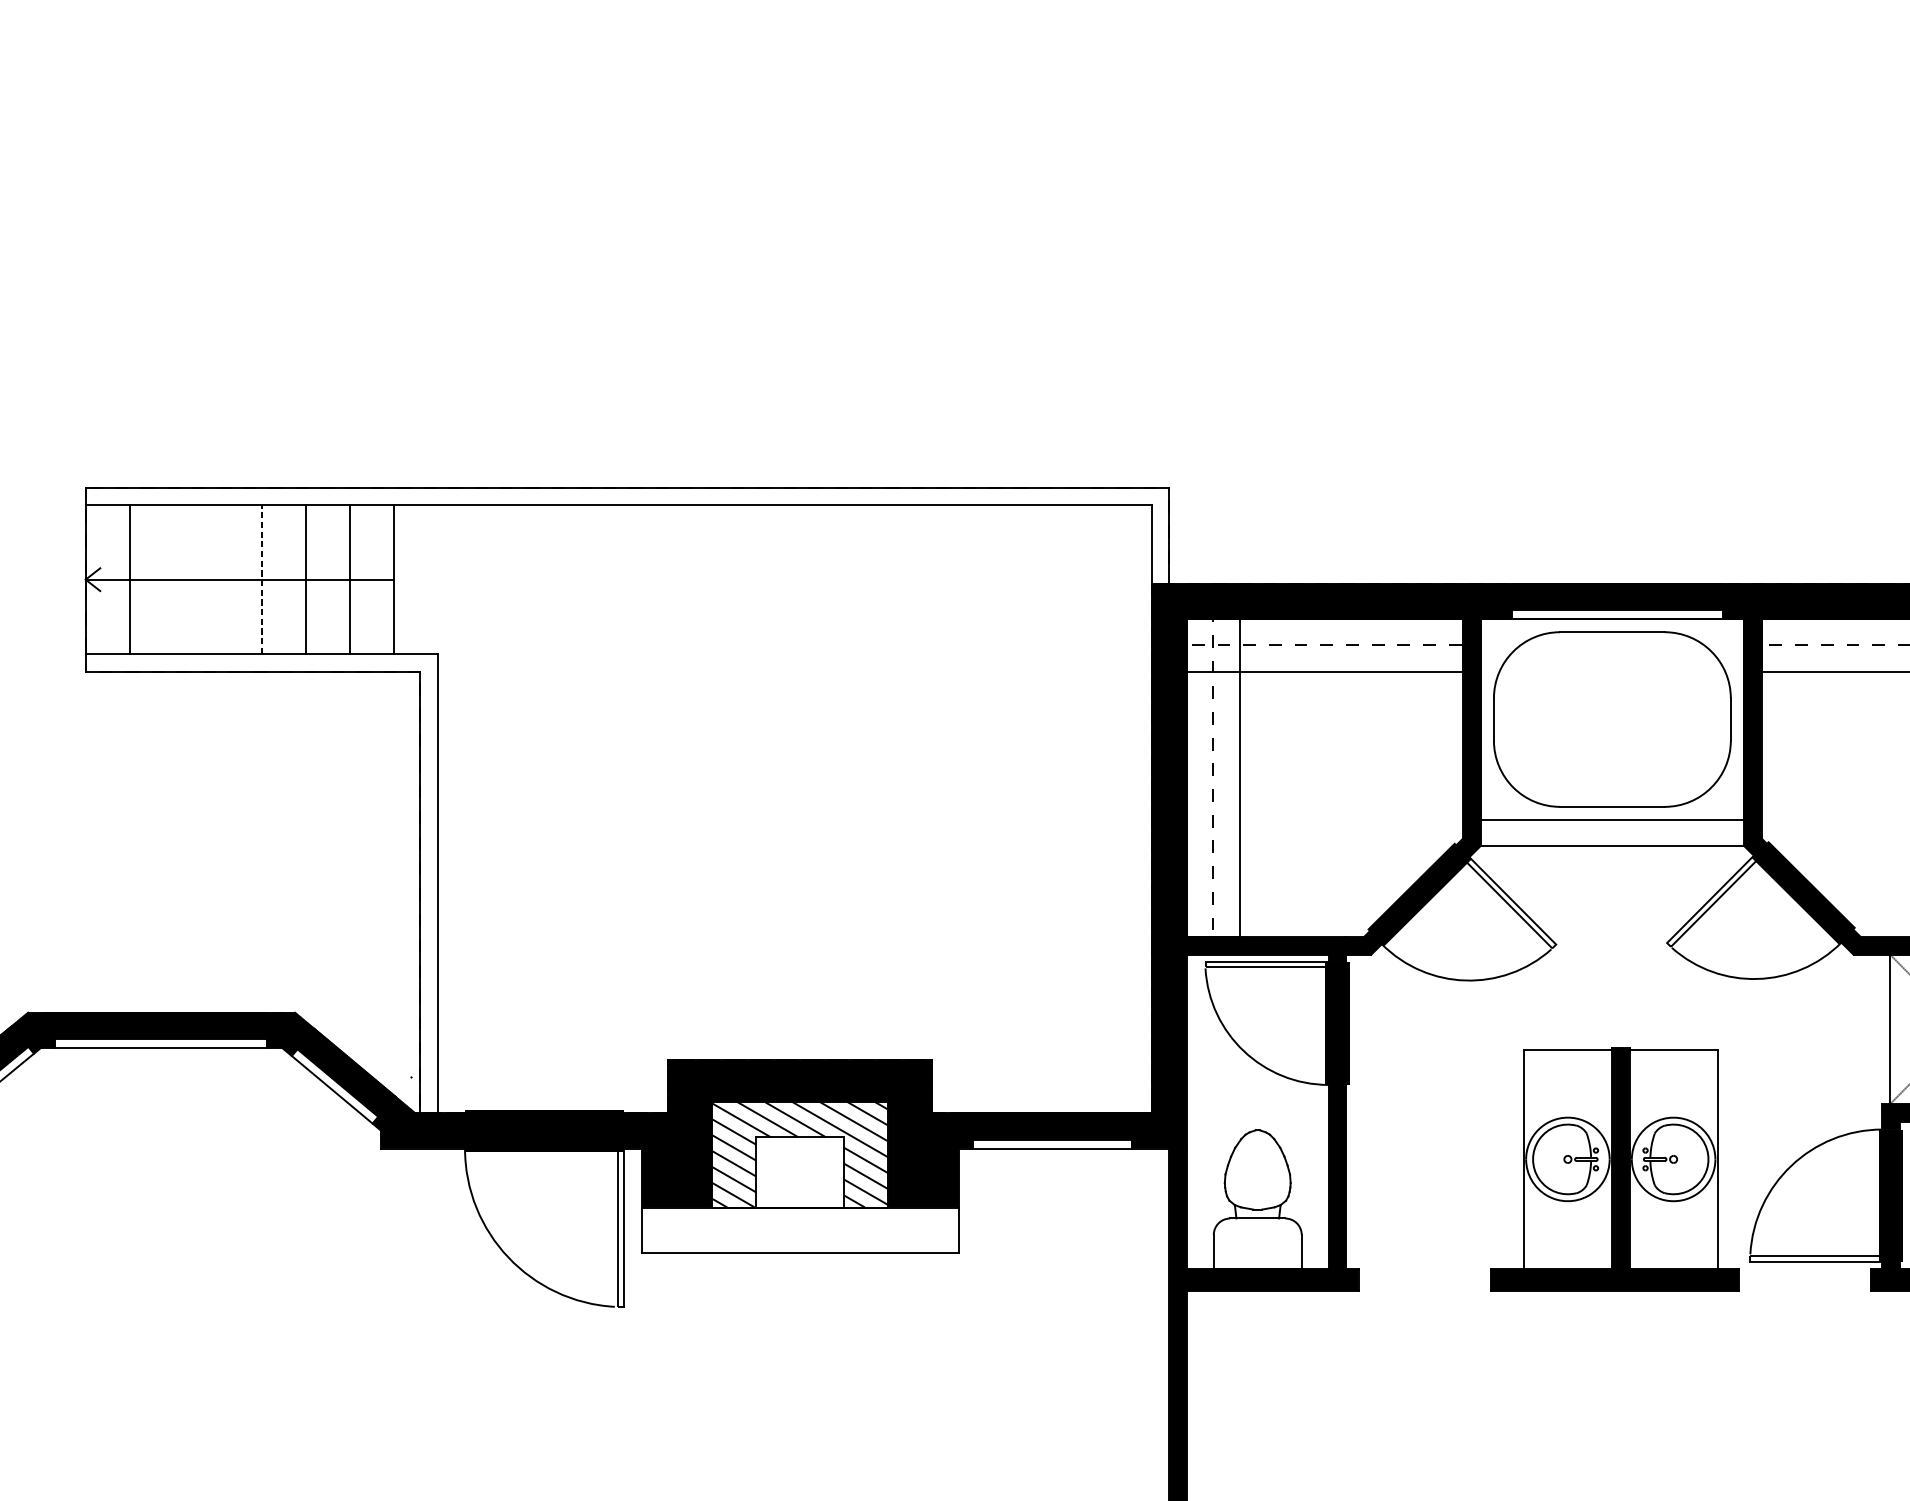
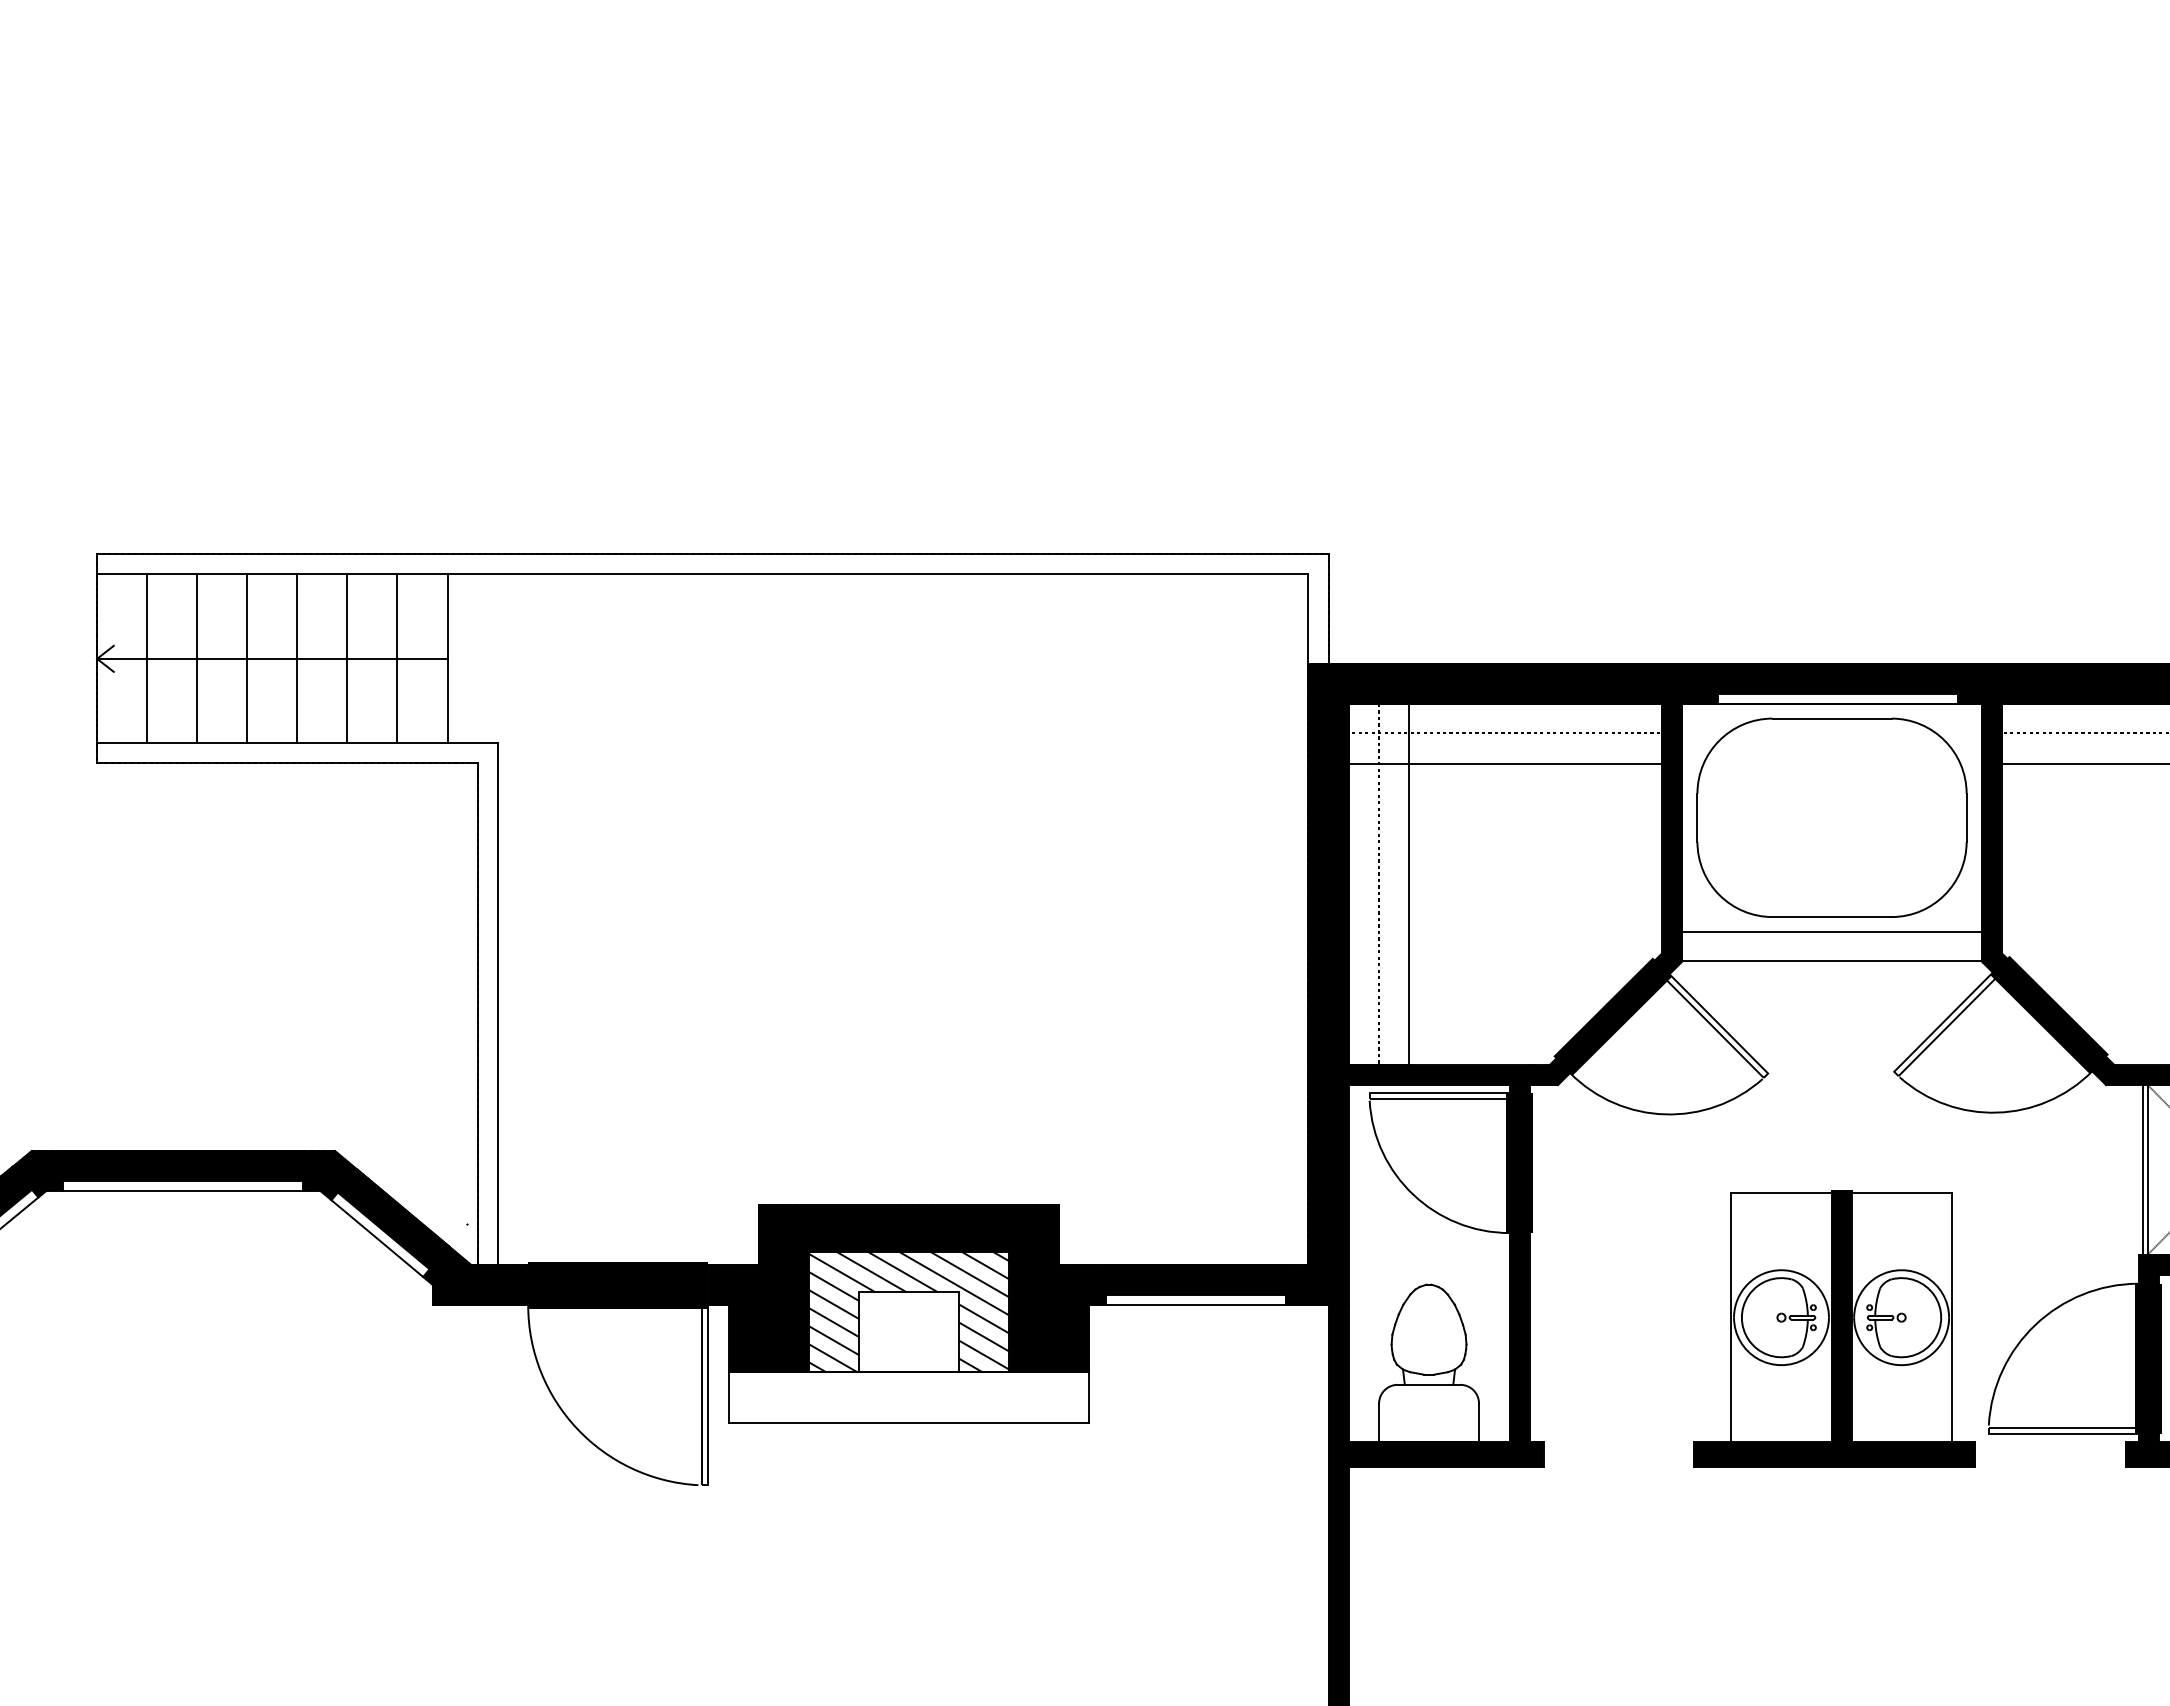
line: (174, 579) -> (197, 658), added
line: (218, 579) -> (247, 658), added
line: (262, 579) -> (297, 658), dashed -> solid
line: (1885, 1029) -> (2142, 1169), added

